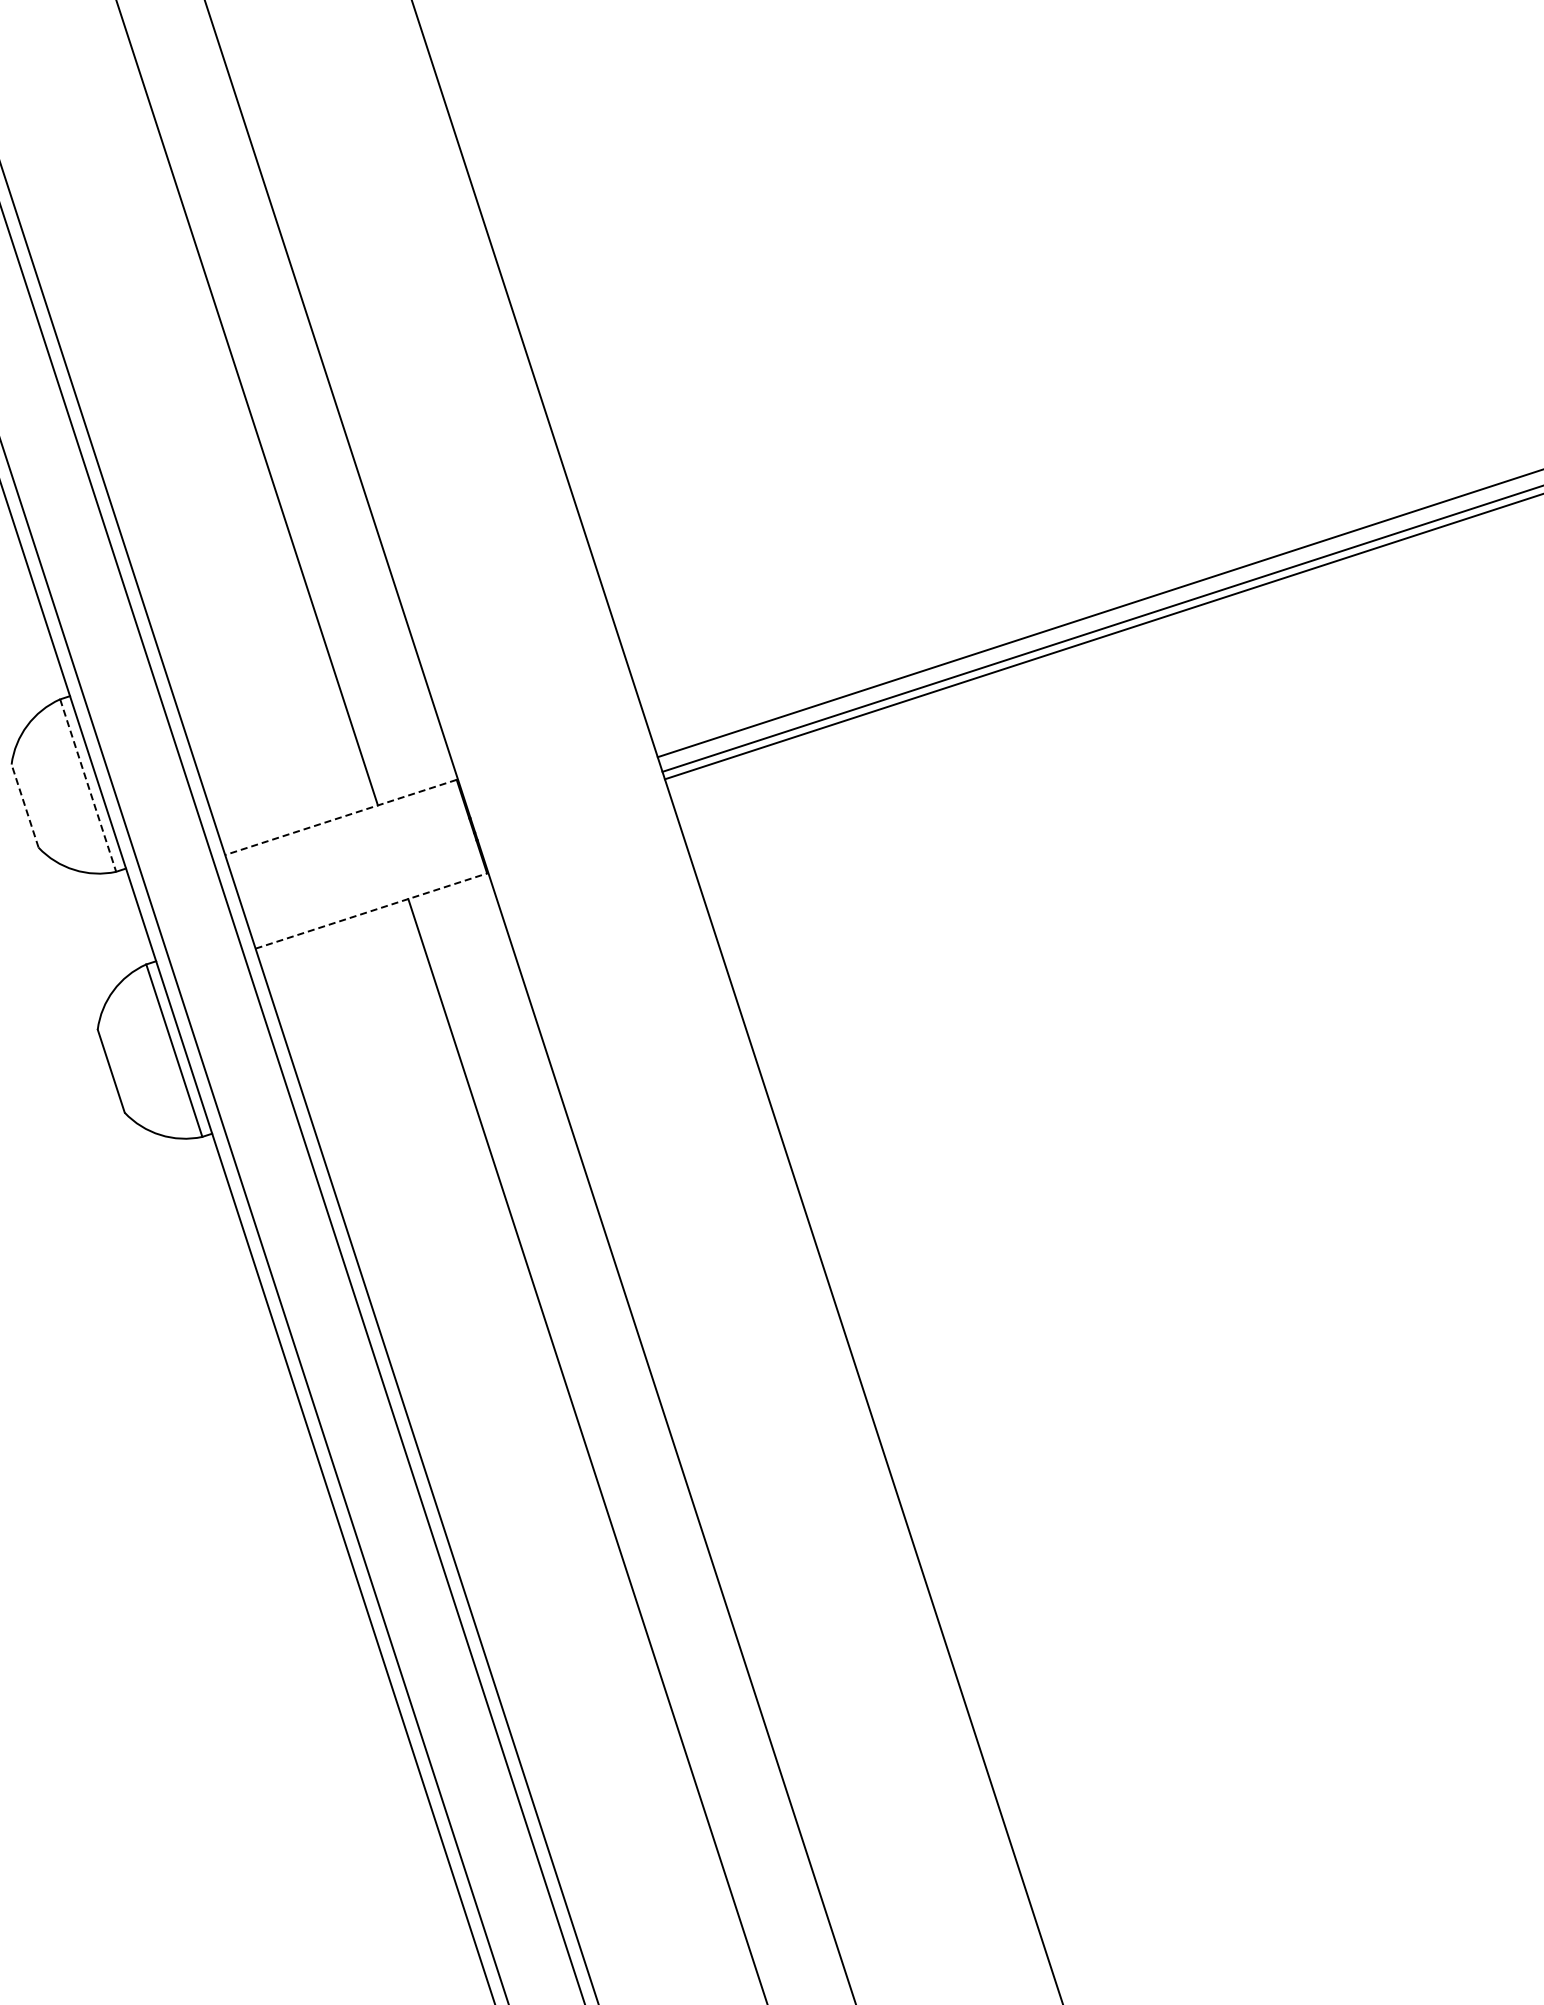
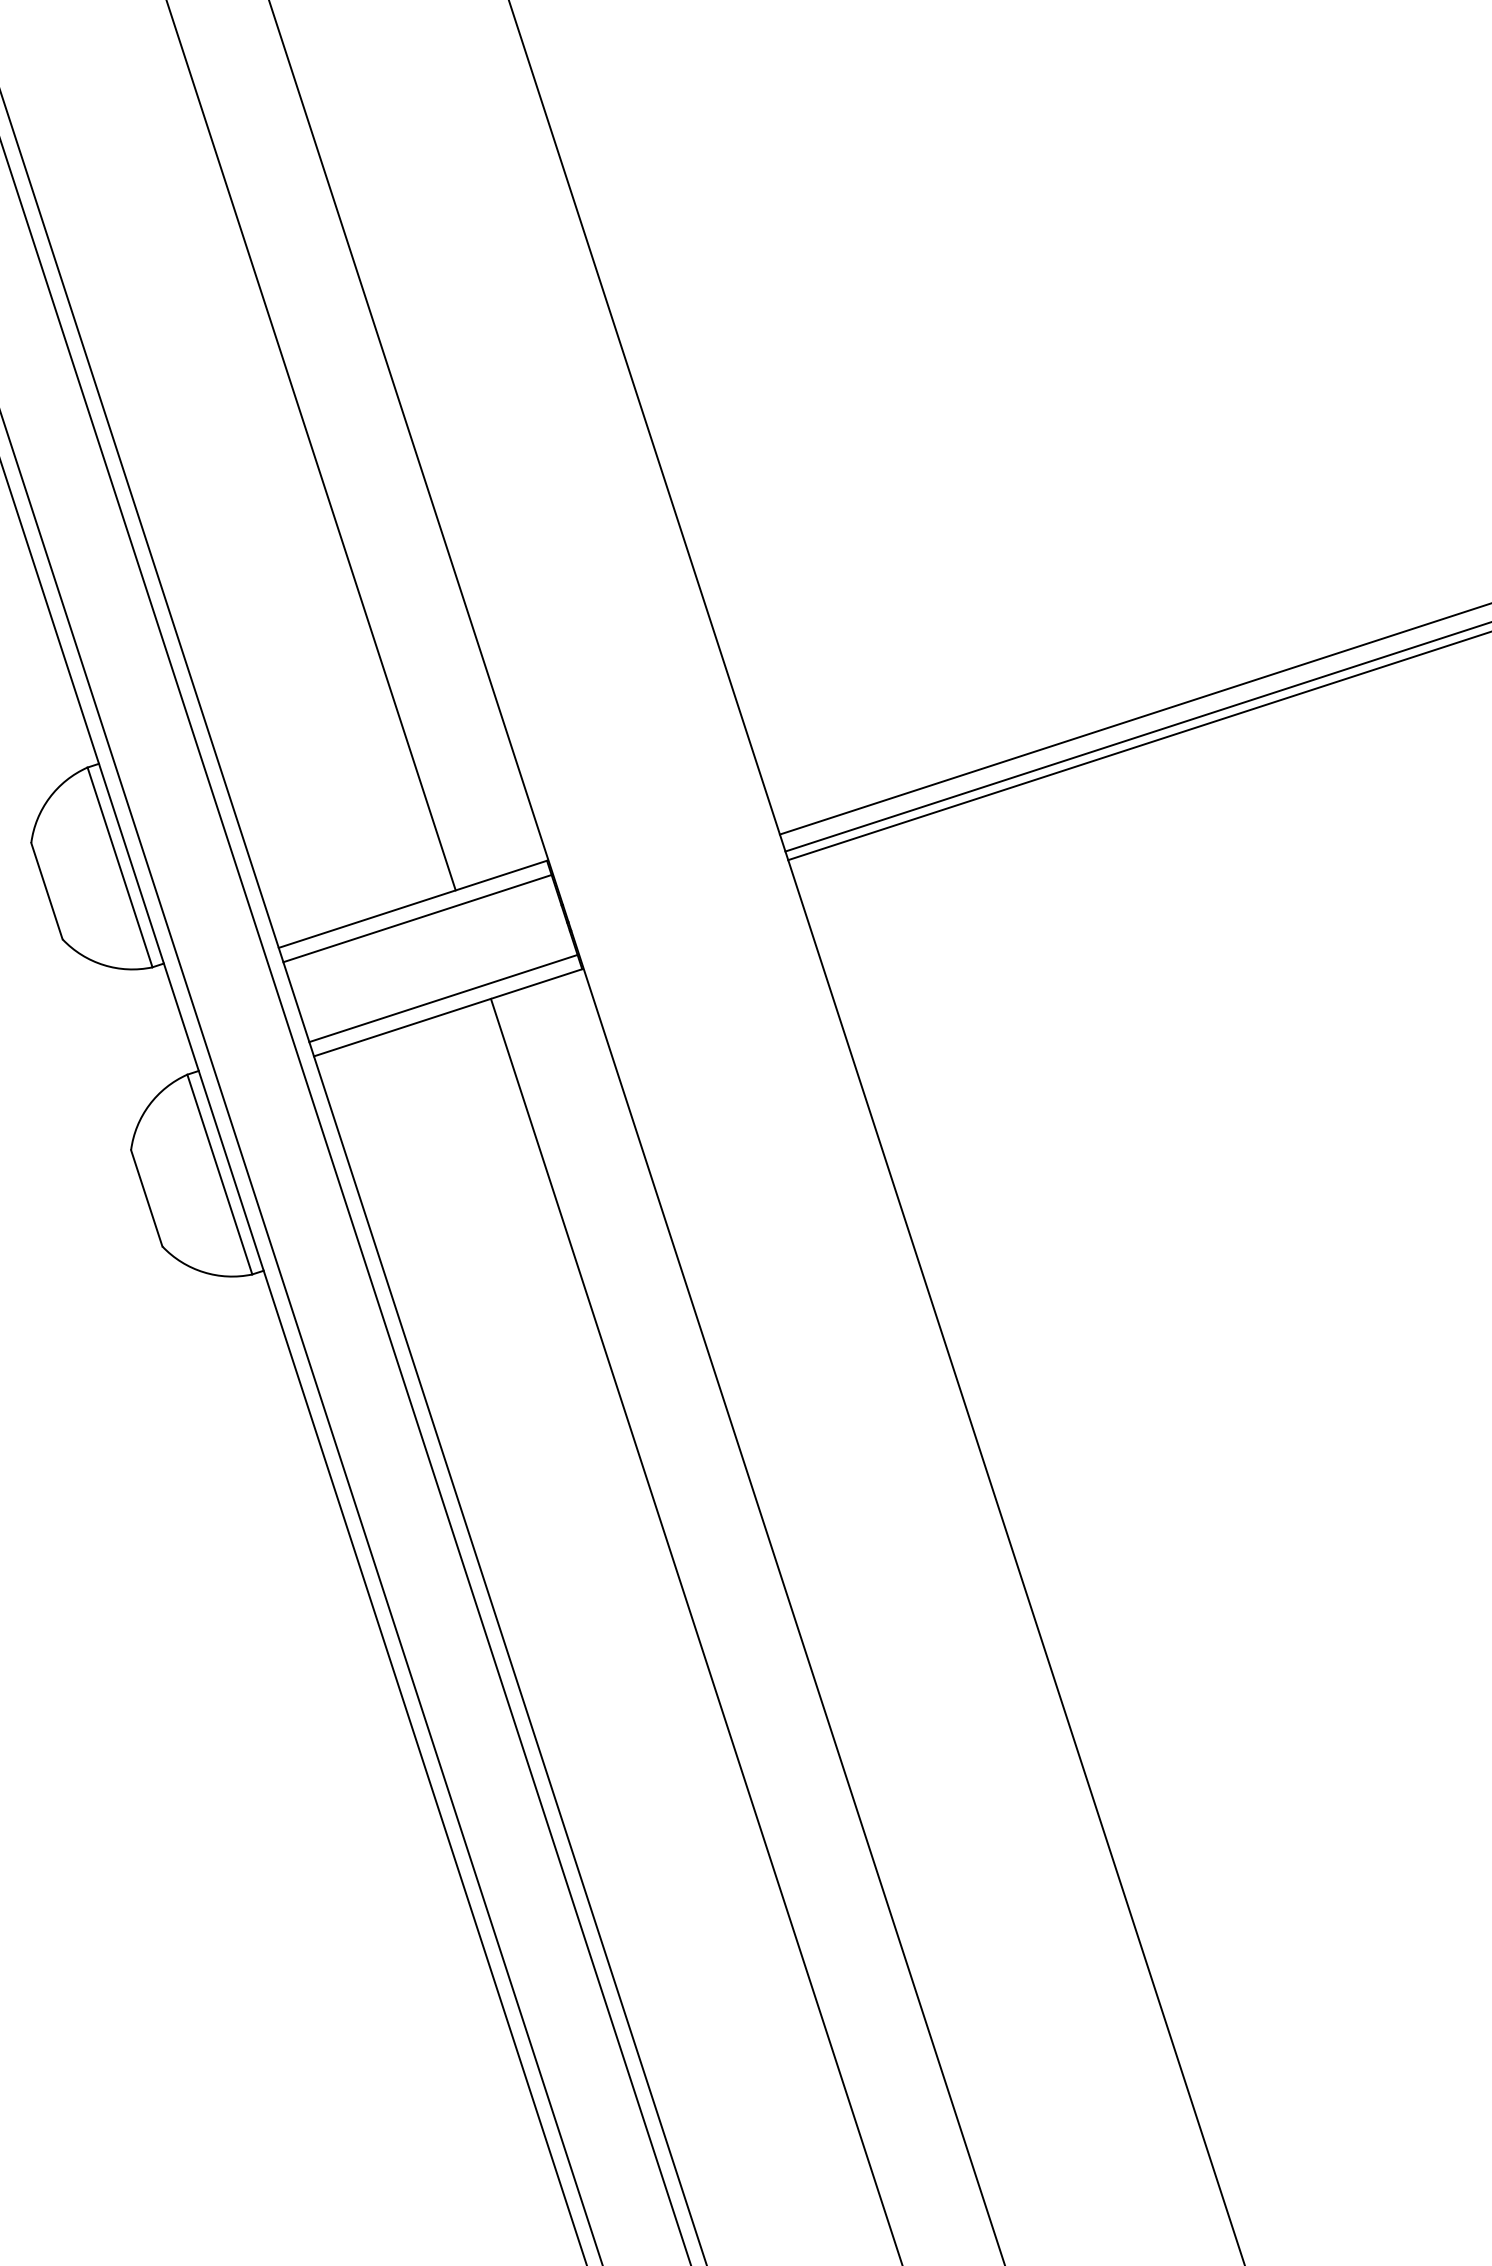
line: (88, 785) -> (120, 867), dashed -> solid
line: (25, 806) -> (47, 891), dashed -> solid
line: (340, 817) -> (412, 904), dashed -> solid
line: (344, 829) -> (416, 918), added
line: (367, 898) -> (443, 998), added
line: (371, 911) -> (448, 1013), dashed -> solid

